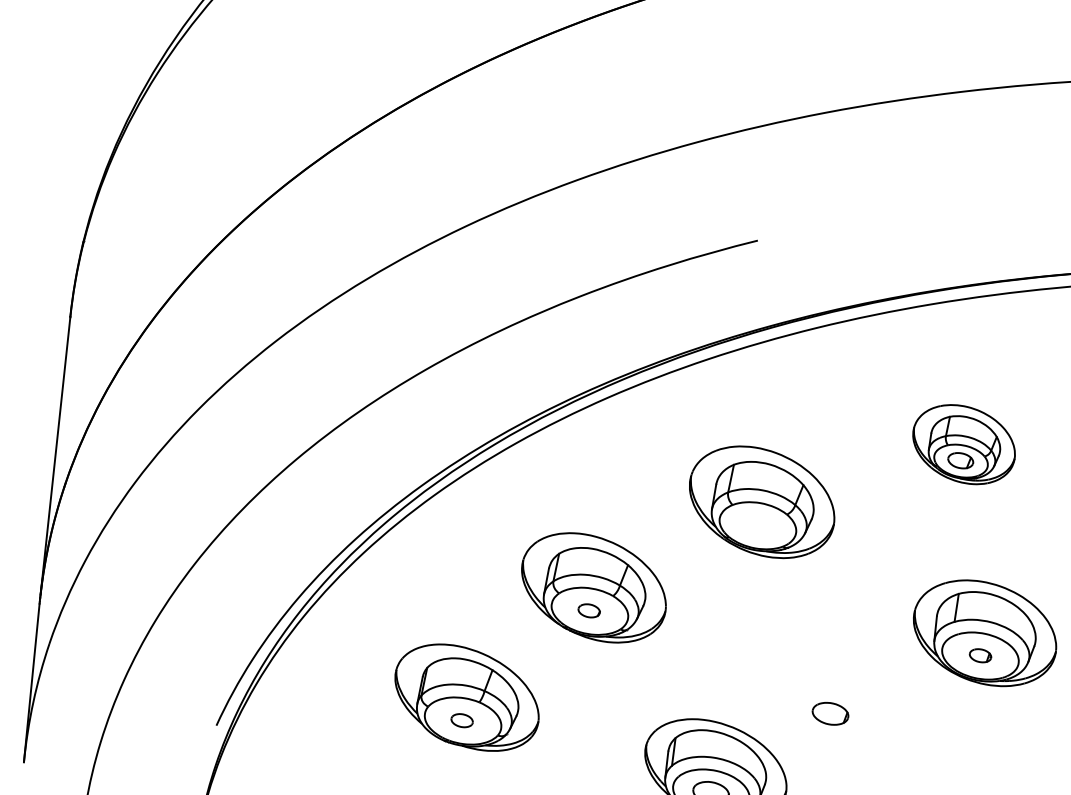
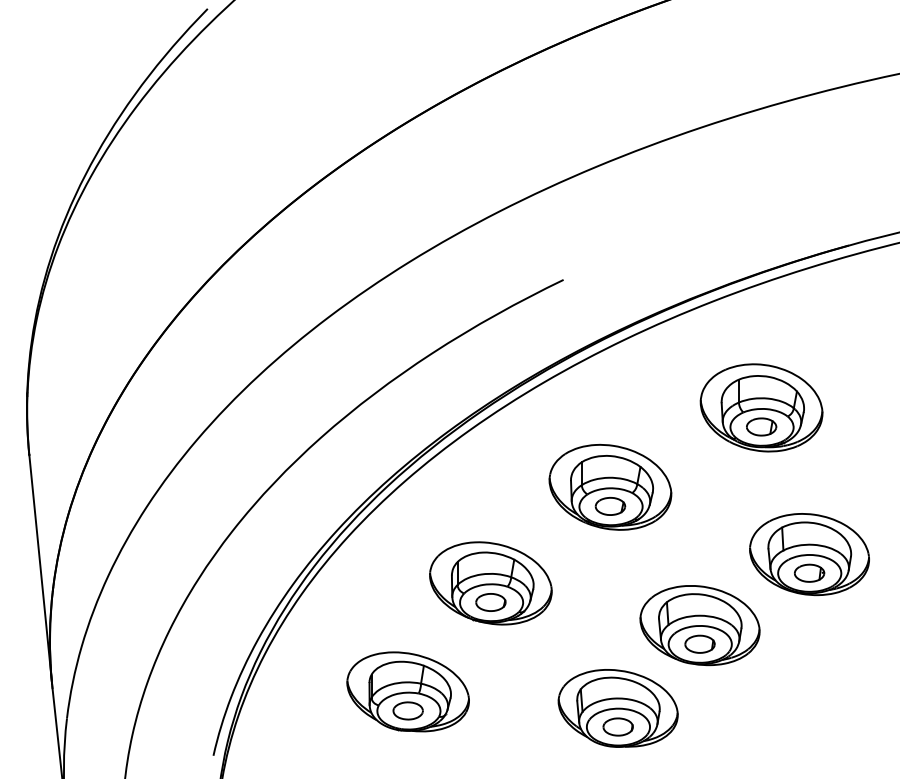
part: (964, 444) -> (761, 407), size x1.43
part: (757, 525) -> (610, 506), added
part: (588, 610) -> (490, 602), size x1.67
part: (980, 654) -> (809, 572), size x1.67
part: (834, 691) -> (699, 625), added
part: (461, 719) -> (407, 710), size x1.67

